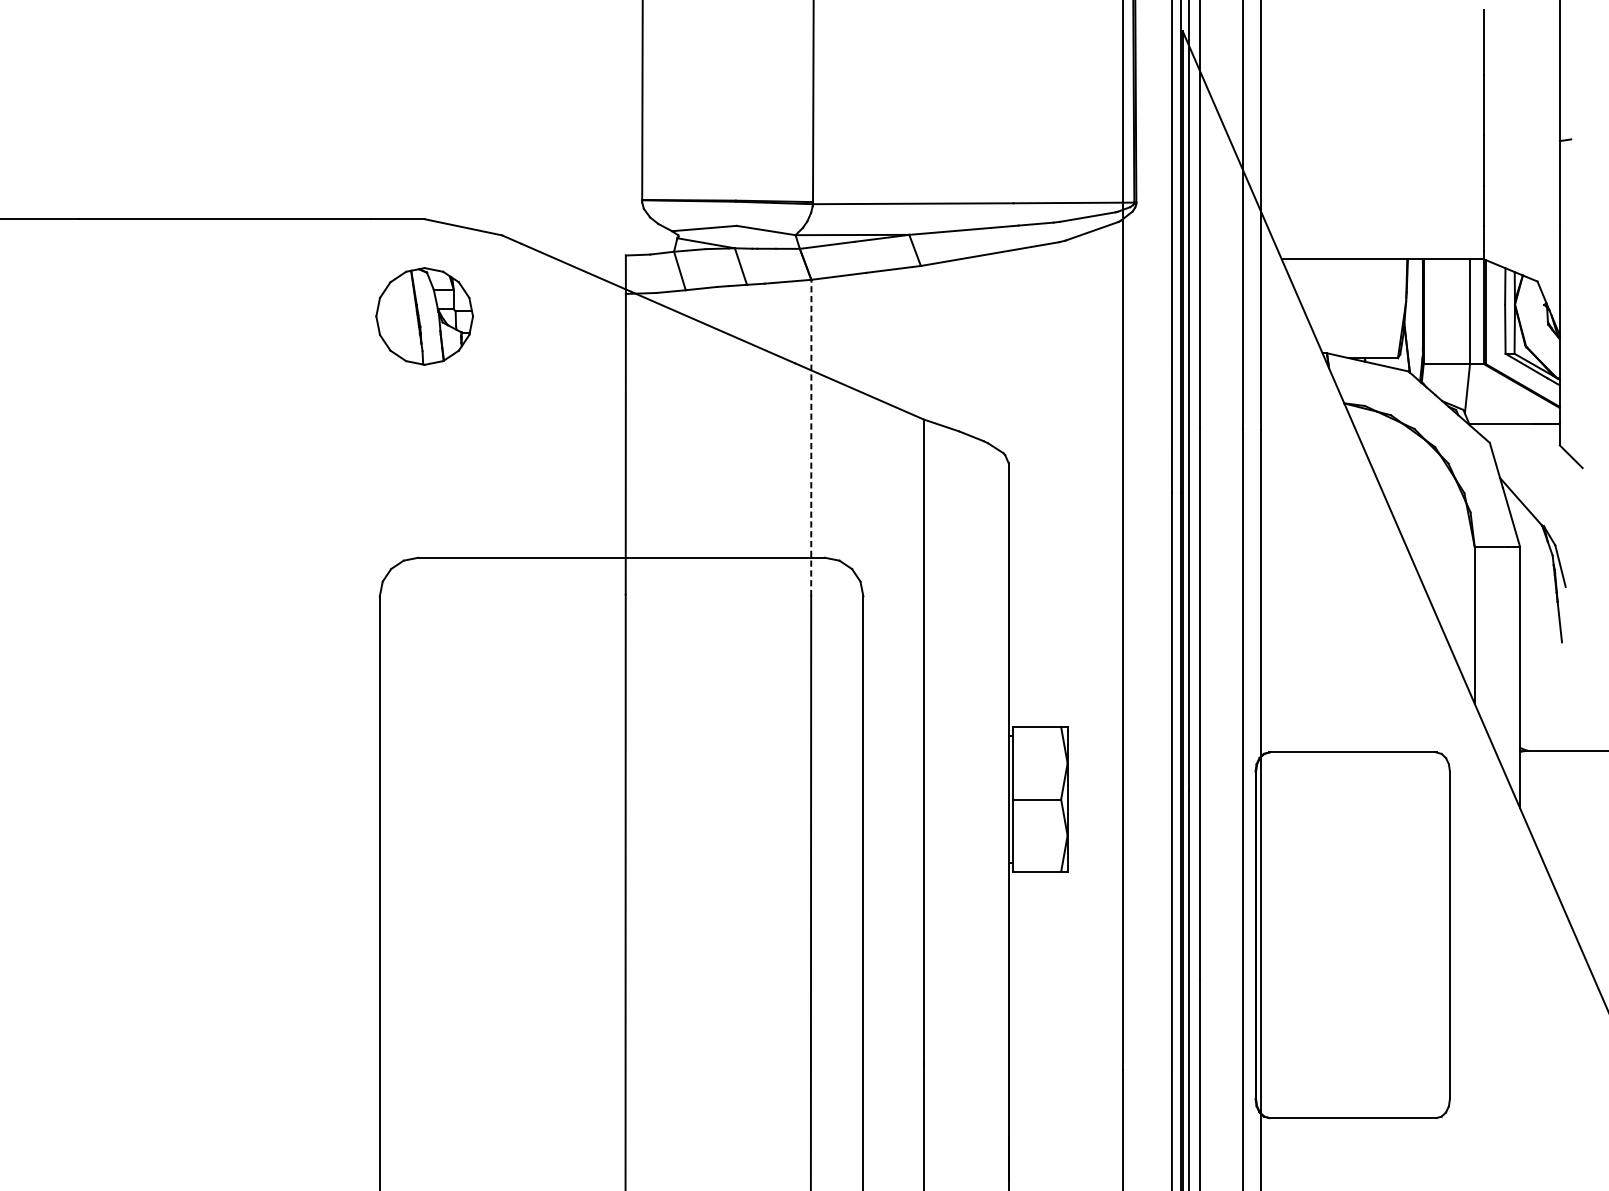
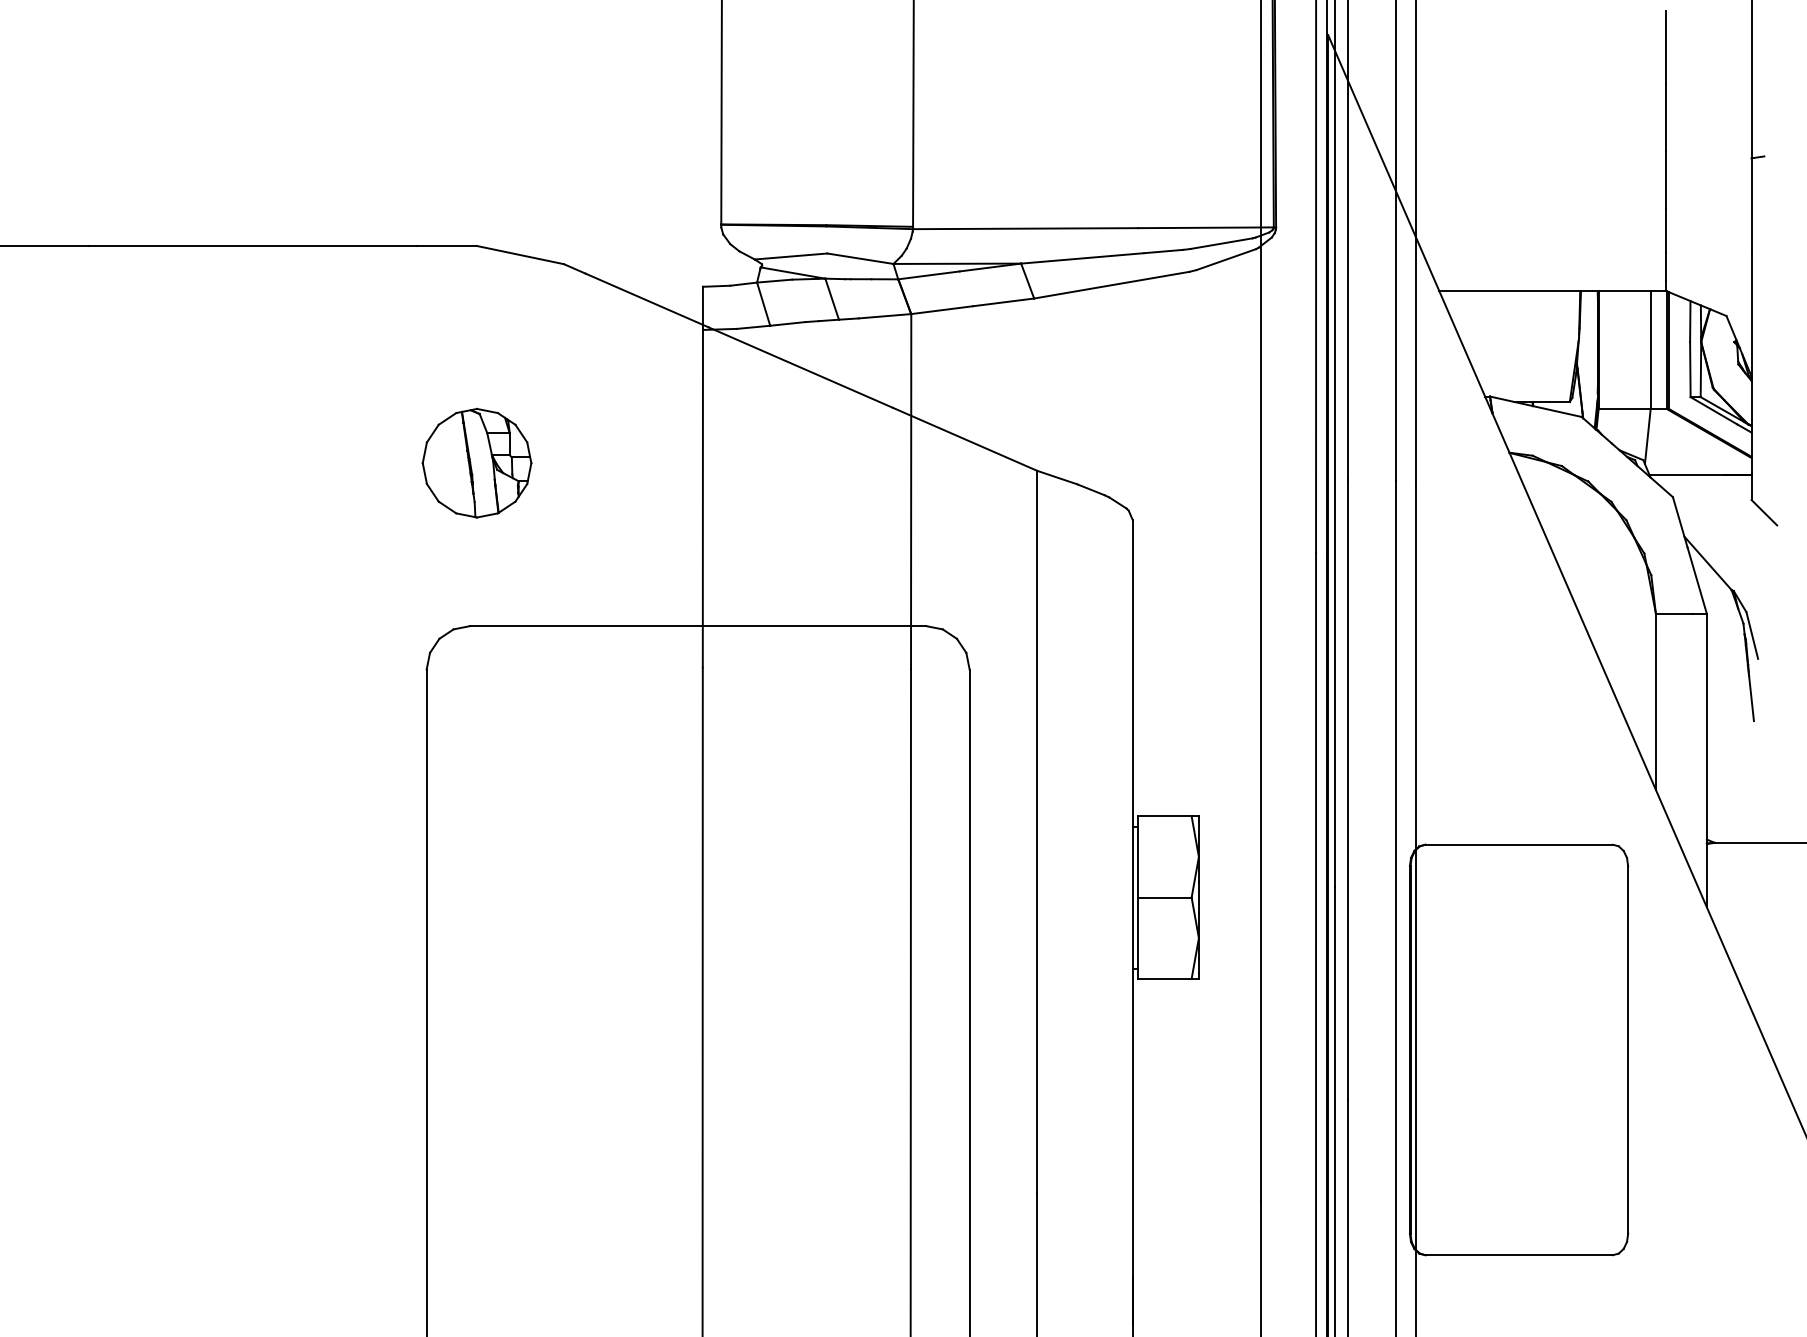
part: (424, 316) -> (476, 463), moved
line: (811, 437) -> (911, 491), dashed -> solid

